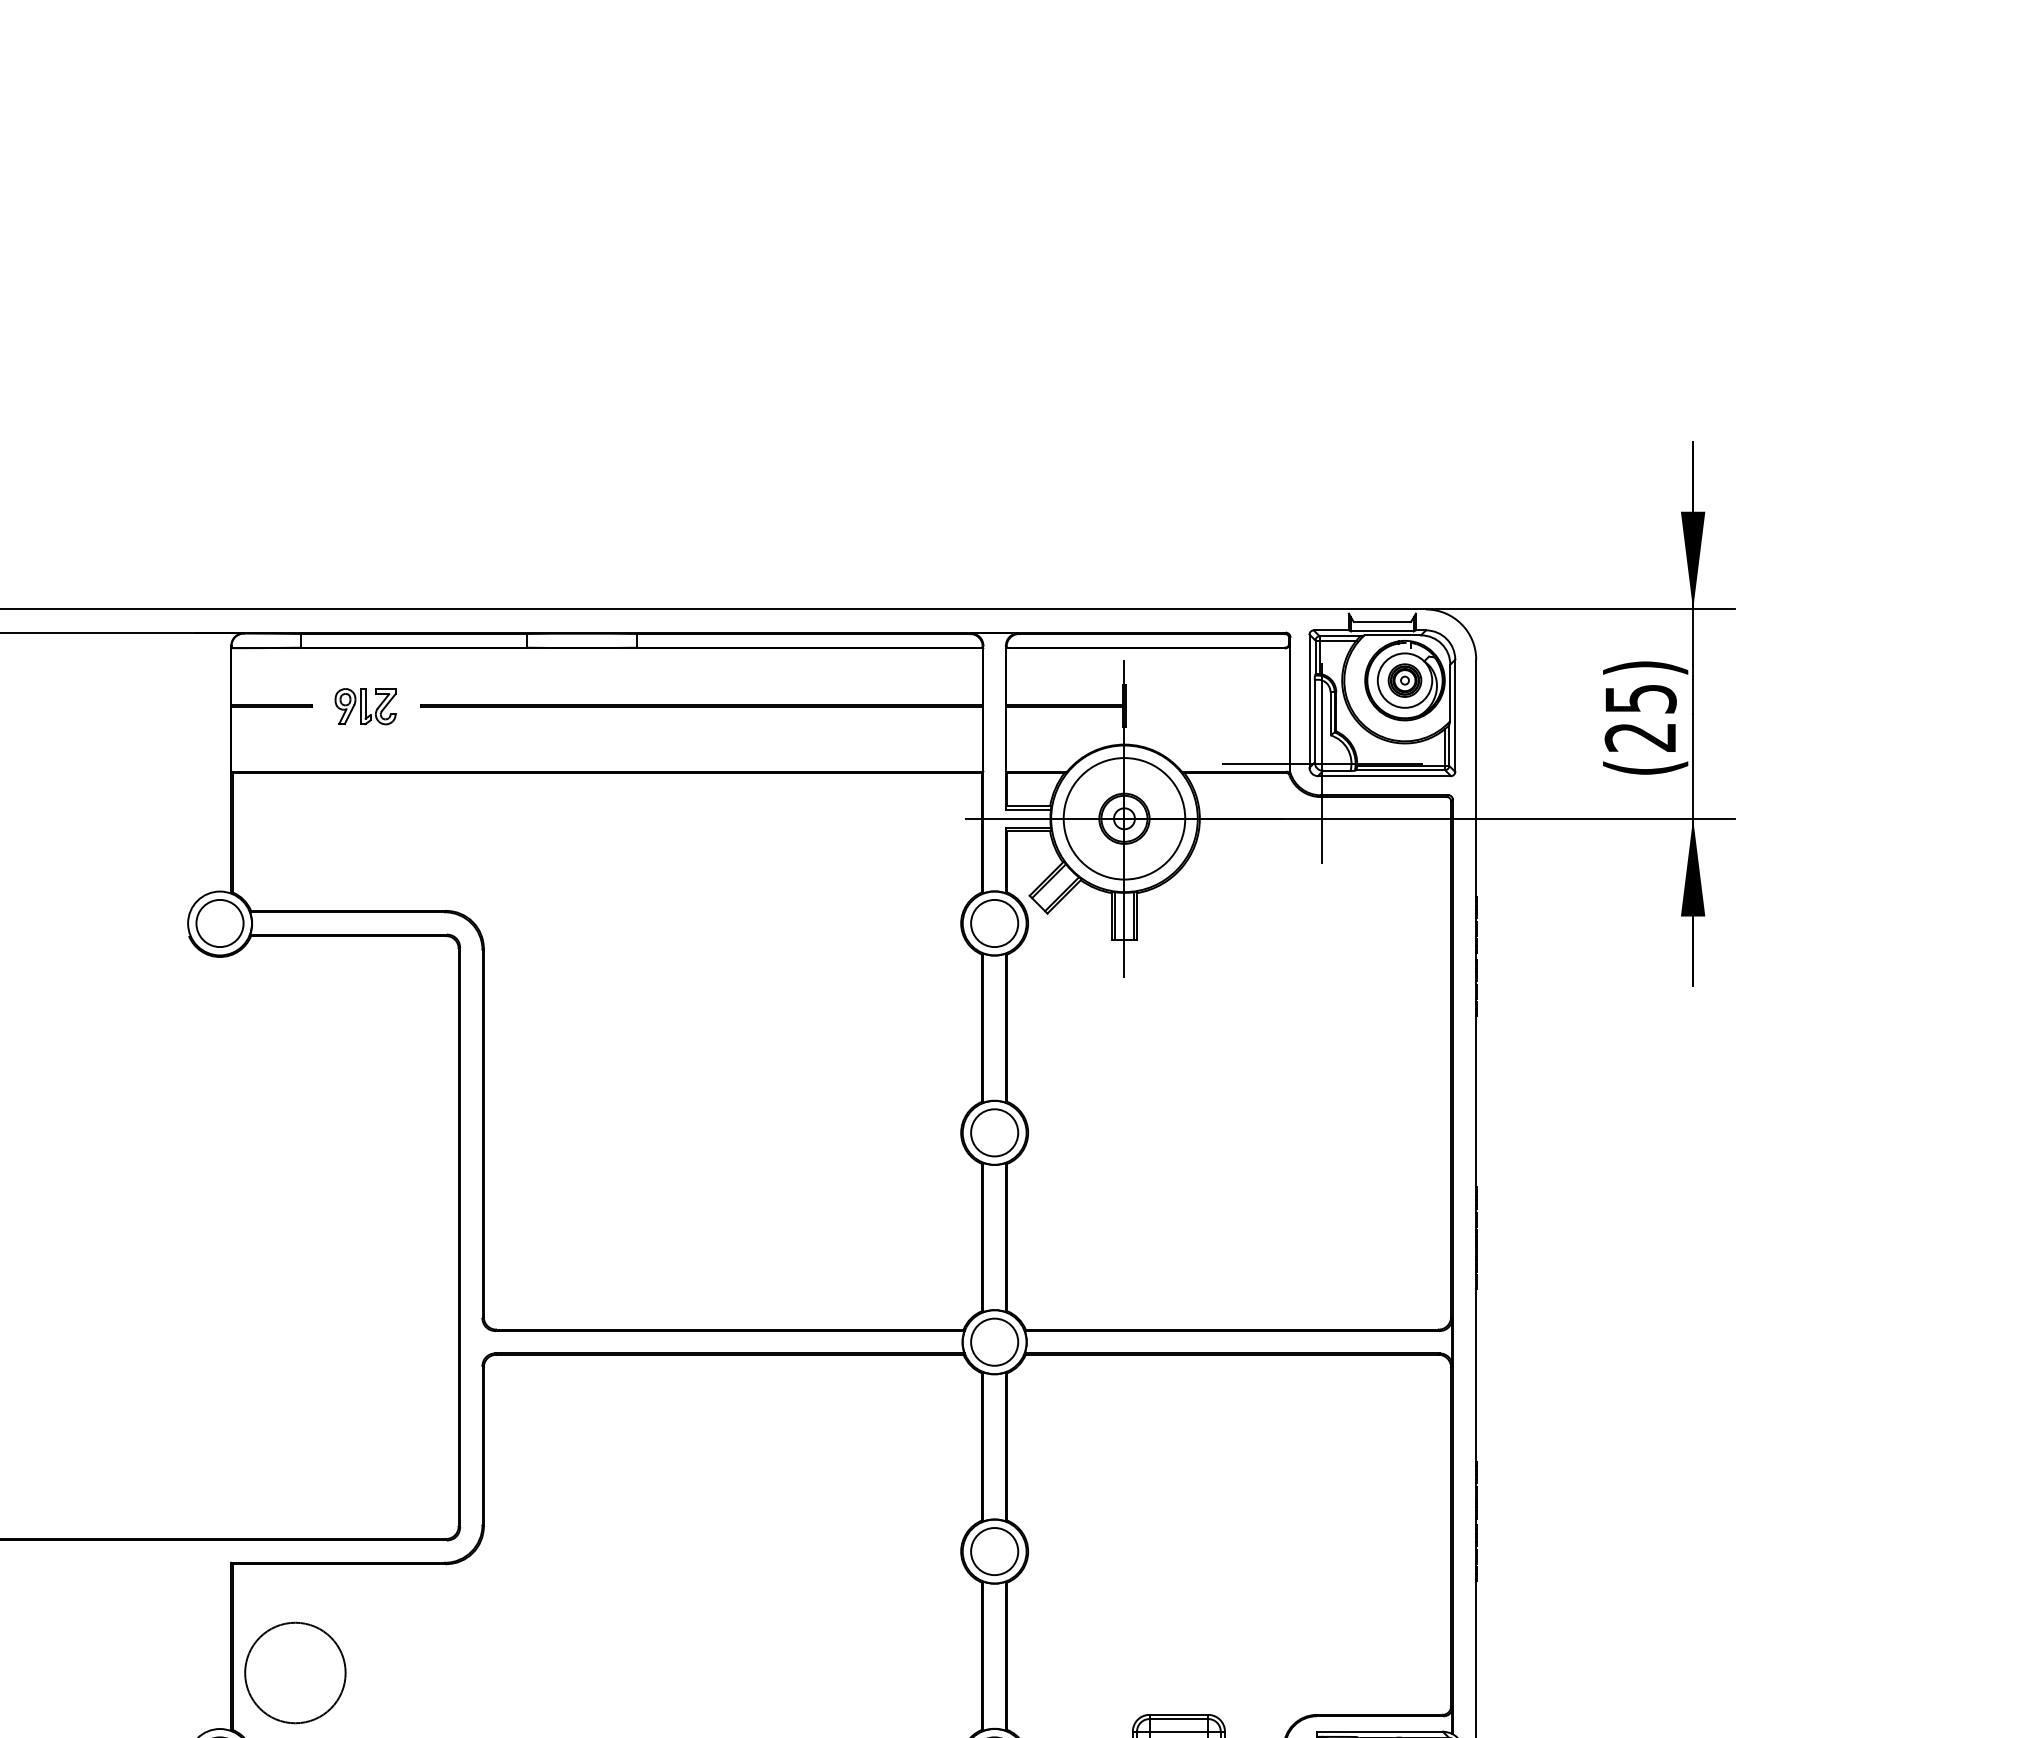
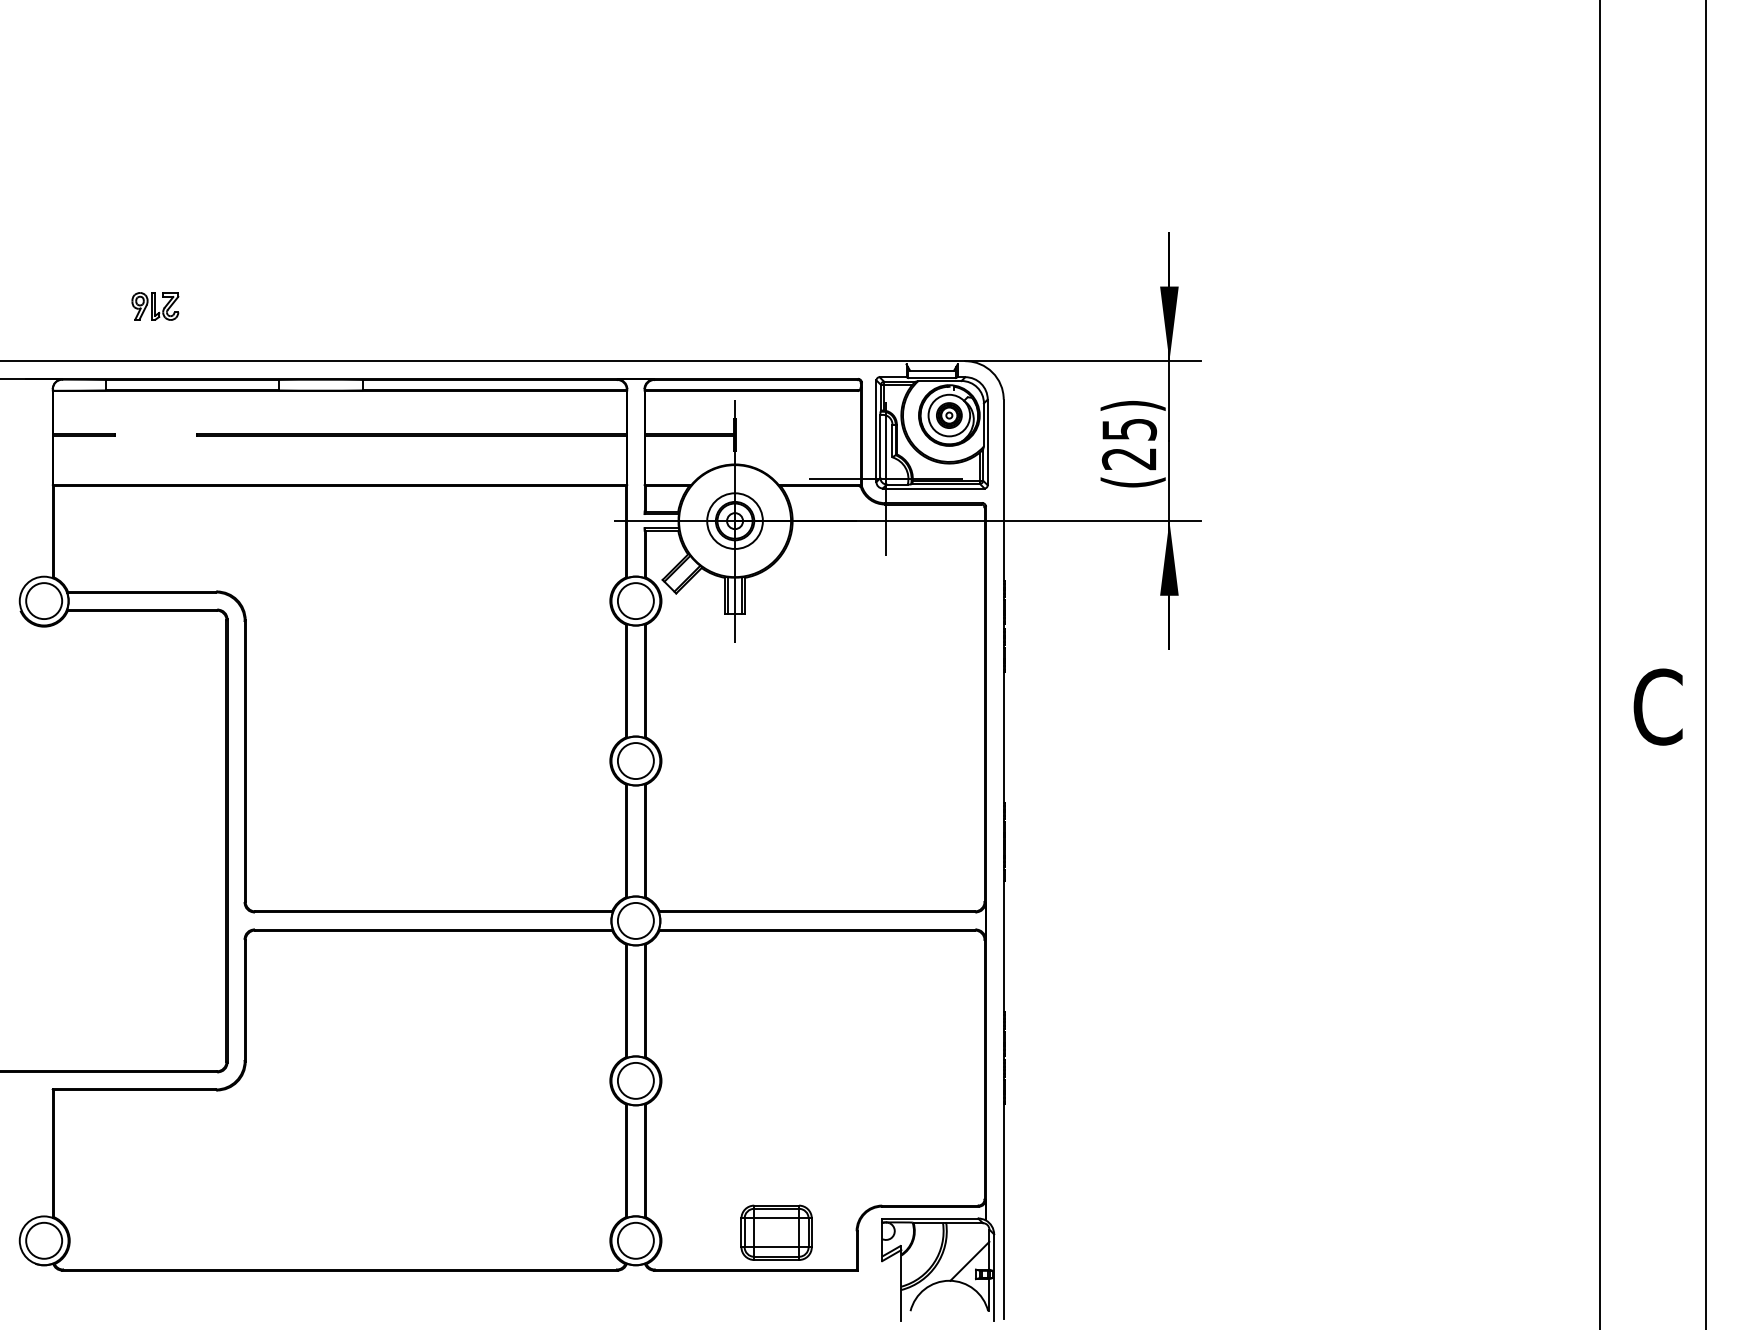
part: (365, 706) -> (155, 306), moved
circle: (1123, 817) -> (734, 520), size x0.6
circle: (295, 1672) -> (101, 1173), removed

